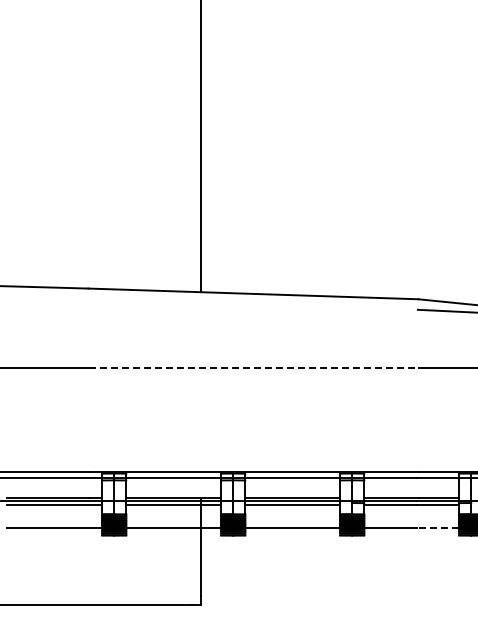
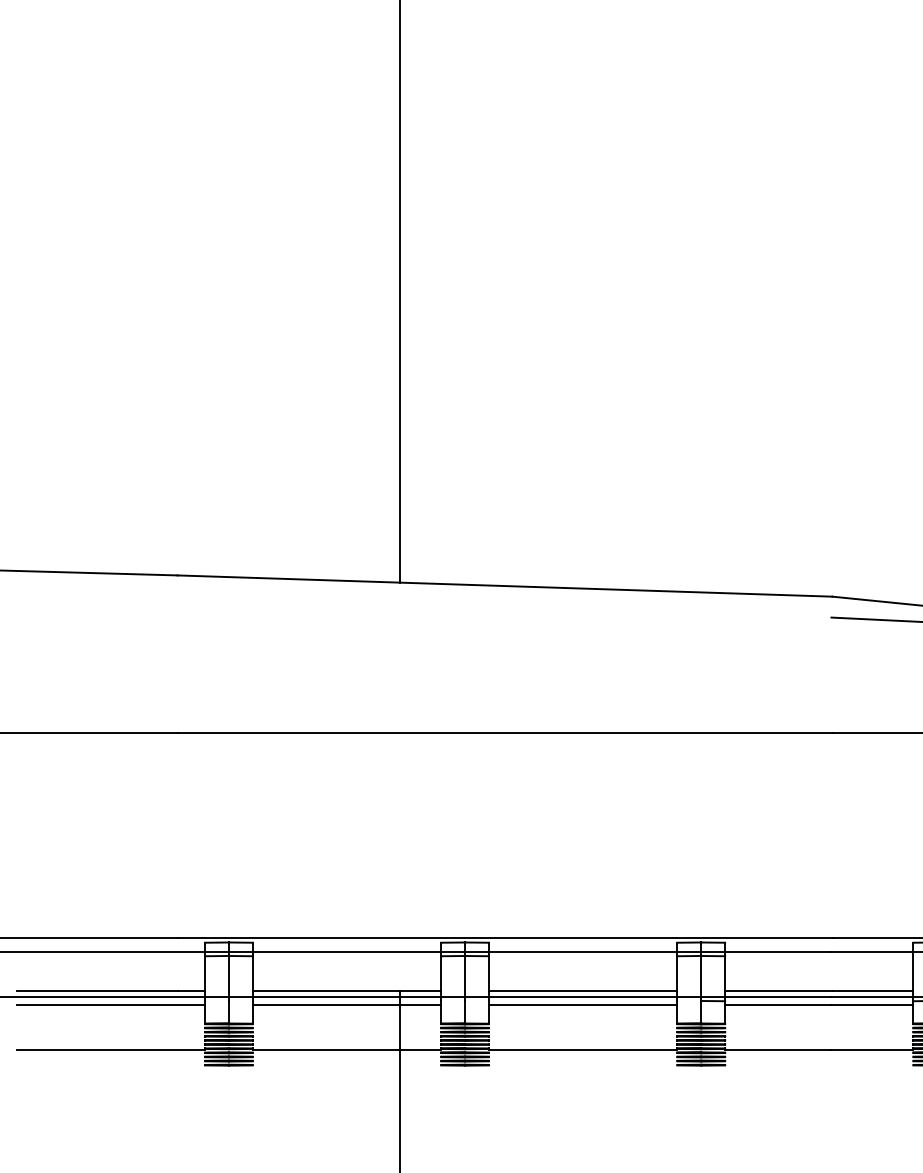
line: (254, 367) -> (507, 732), dashed -> solid
line: (438, 527) -> (872, 1049), dashed -> solid

